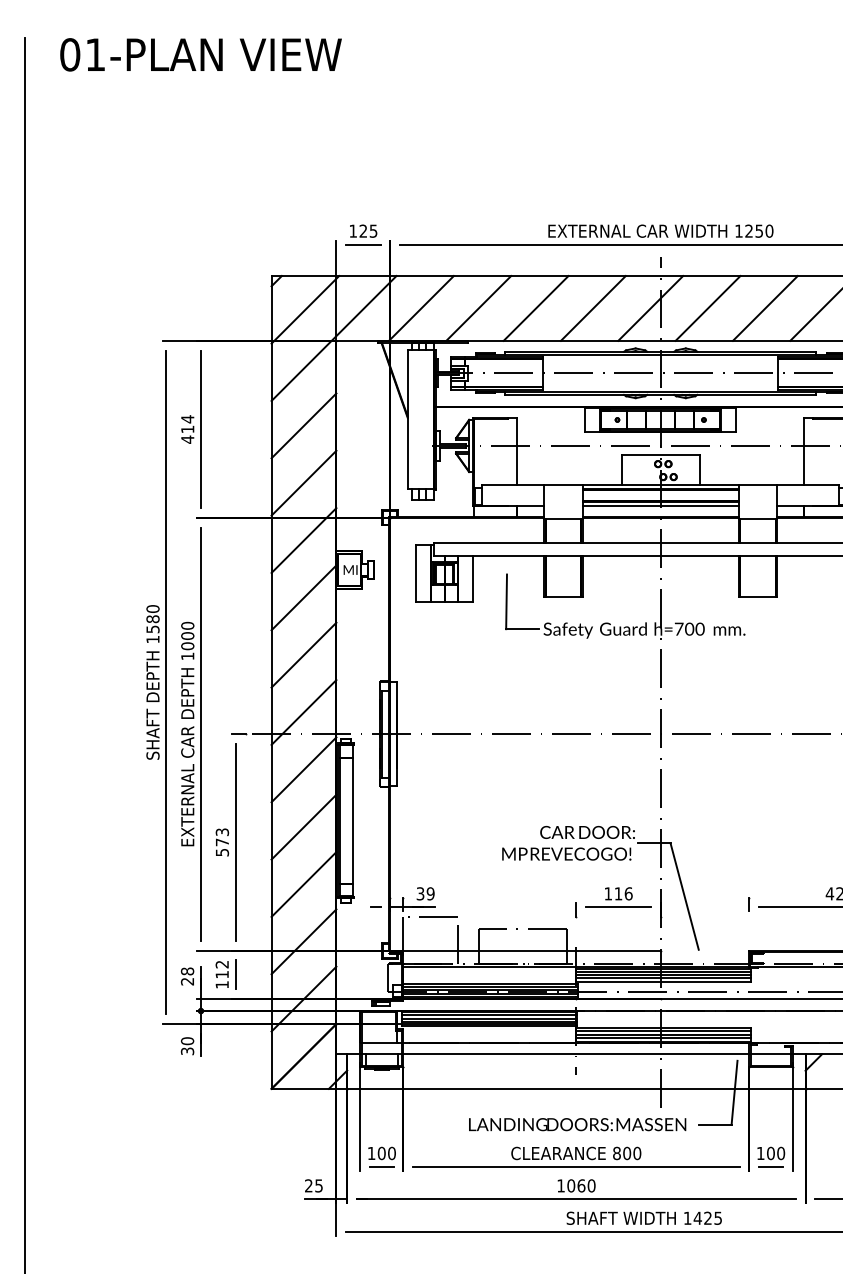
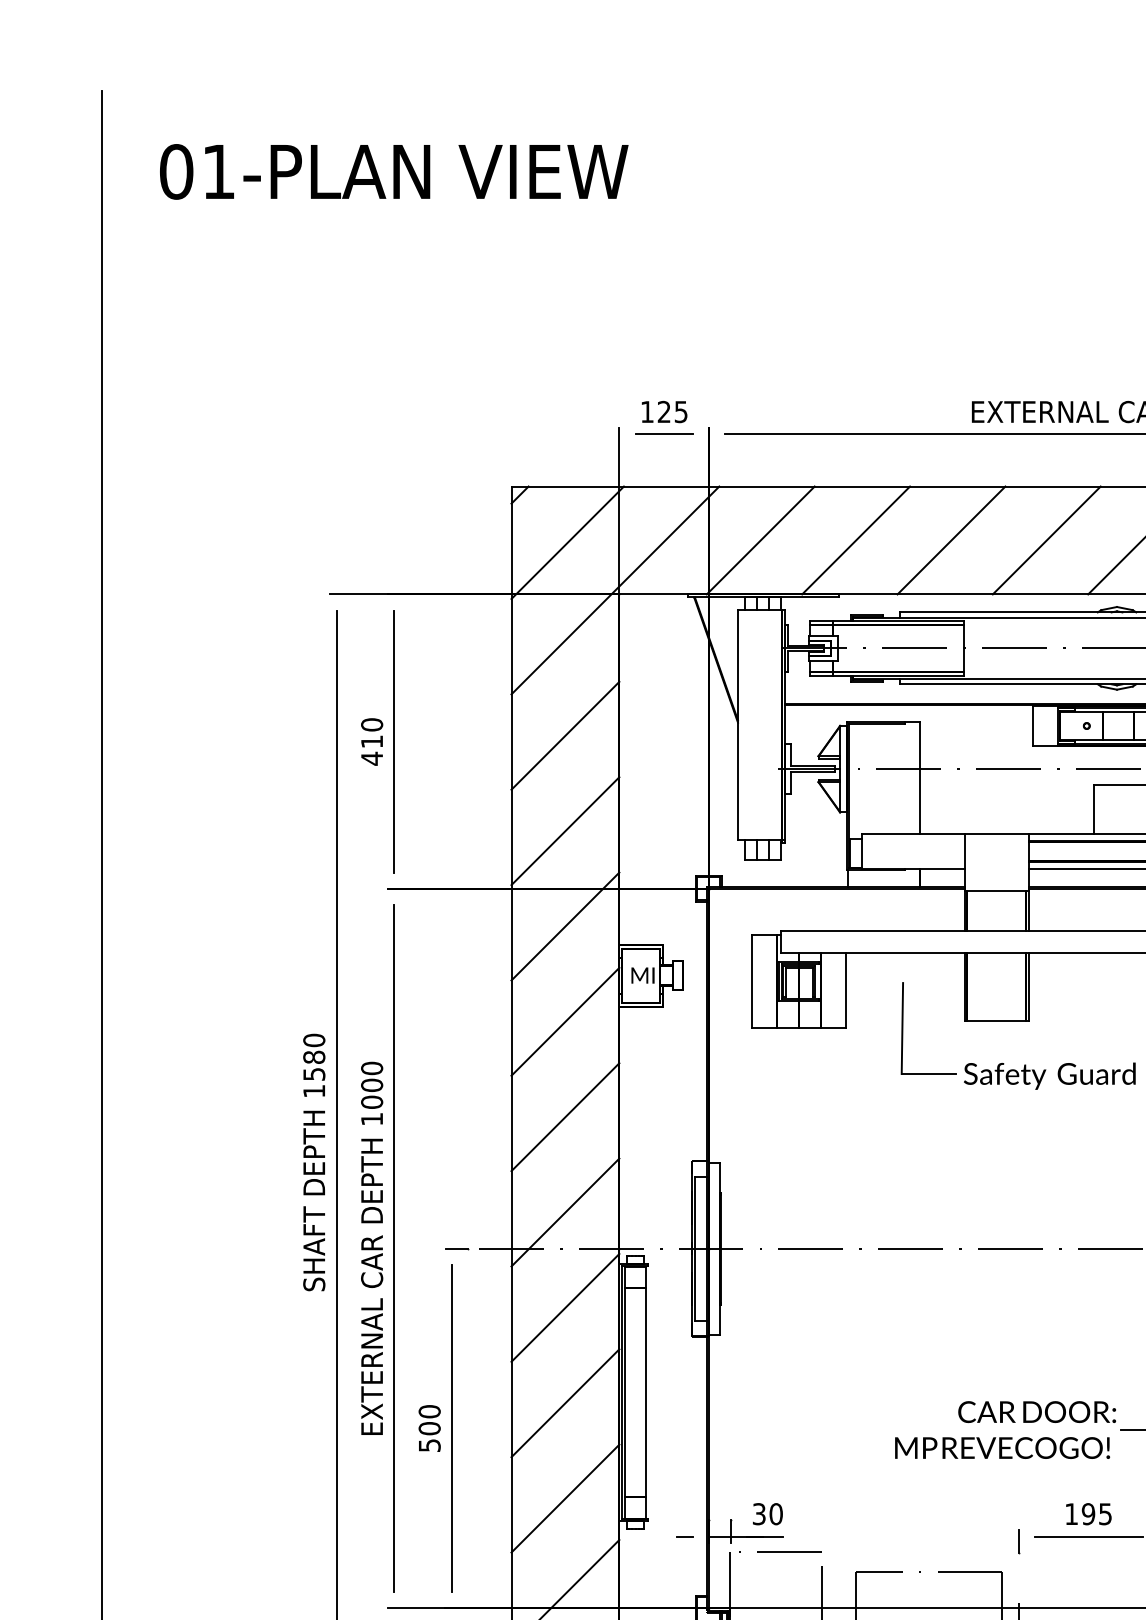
text: (200, 54) -> (393, 171), moved
text: (187, 419) -> (371, 725), 414 -> 410
text: (222, 837) -> (429, 1420), 573 -> 500
text: (430, 893) -> (775, 1513), 39 -> 30
text: (623, 893) -> (1096, 1513), 116 -> 195

